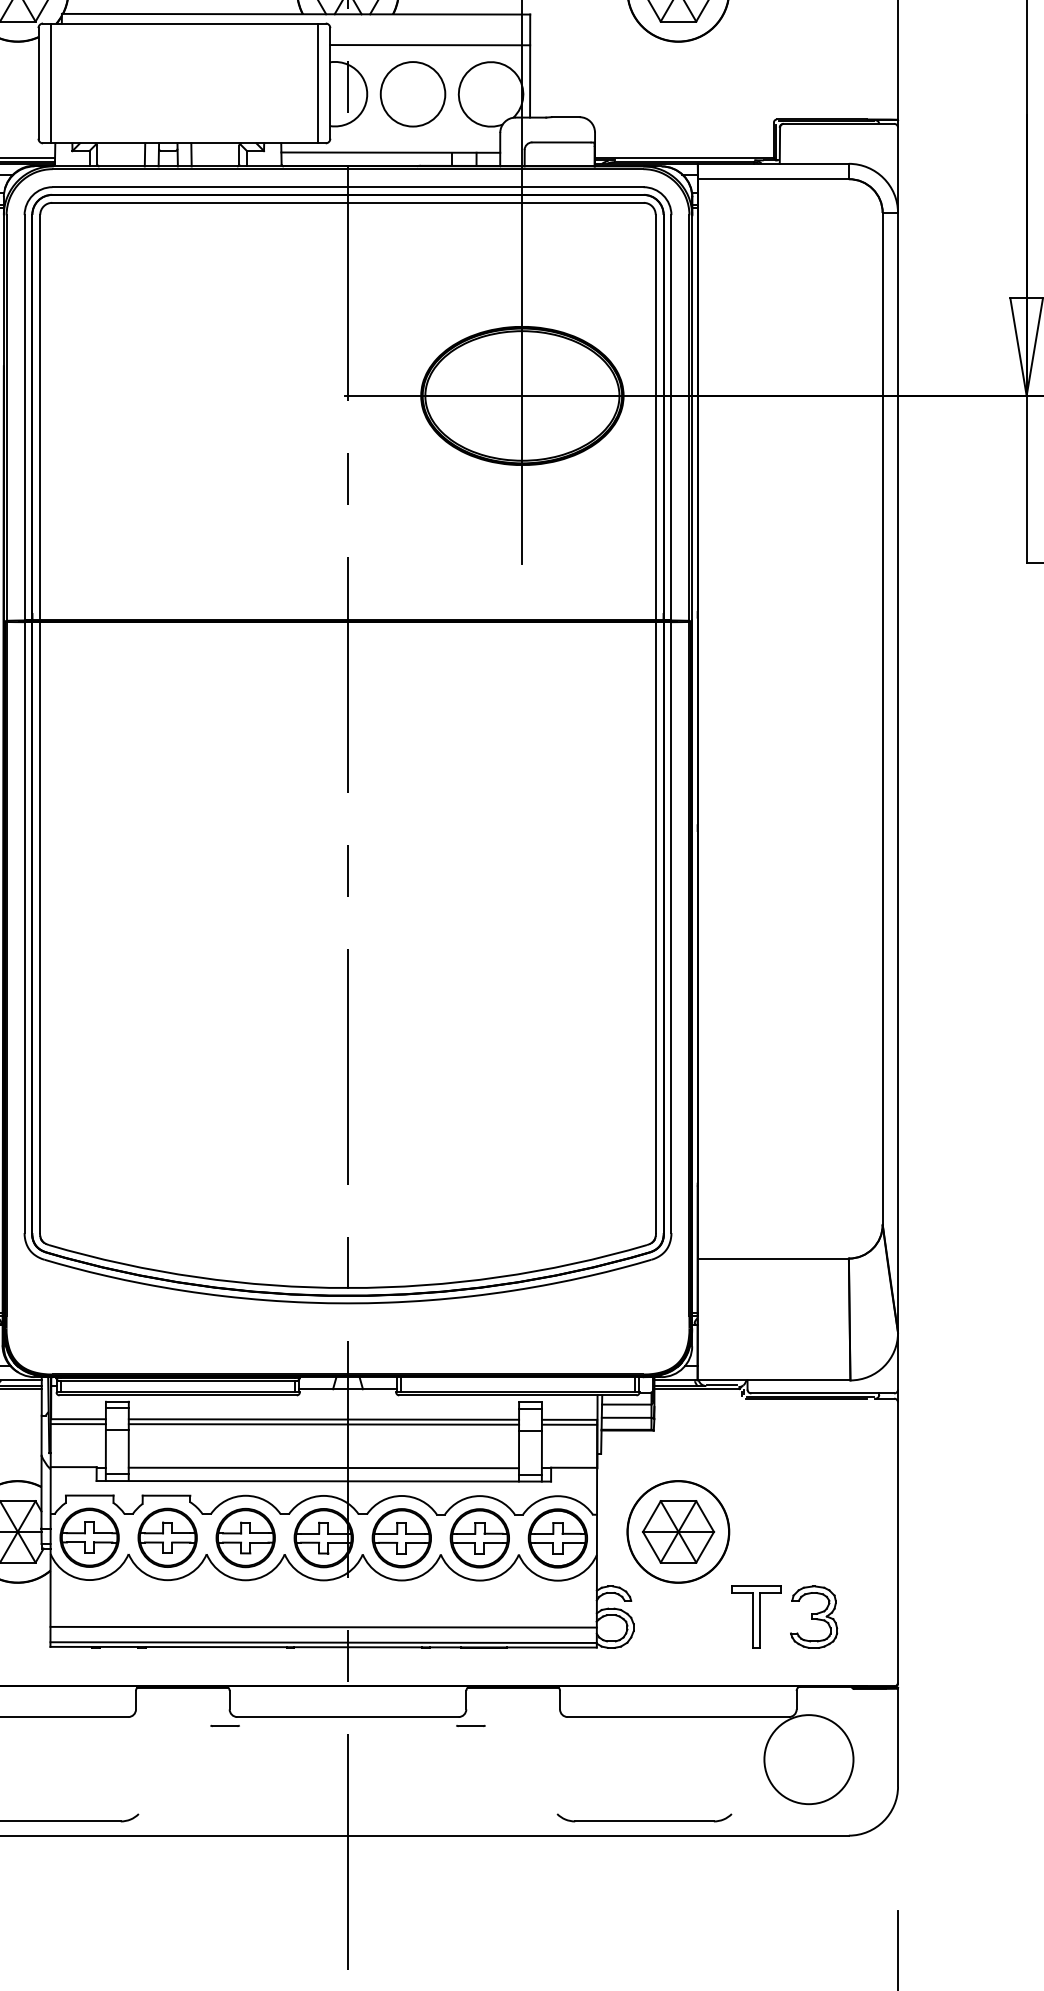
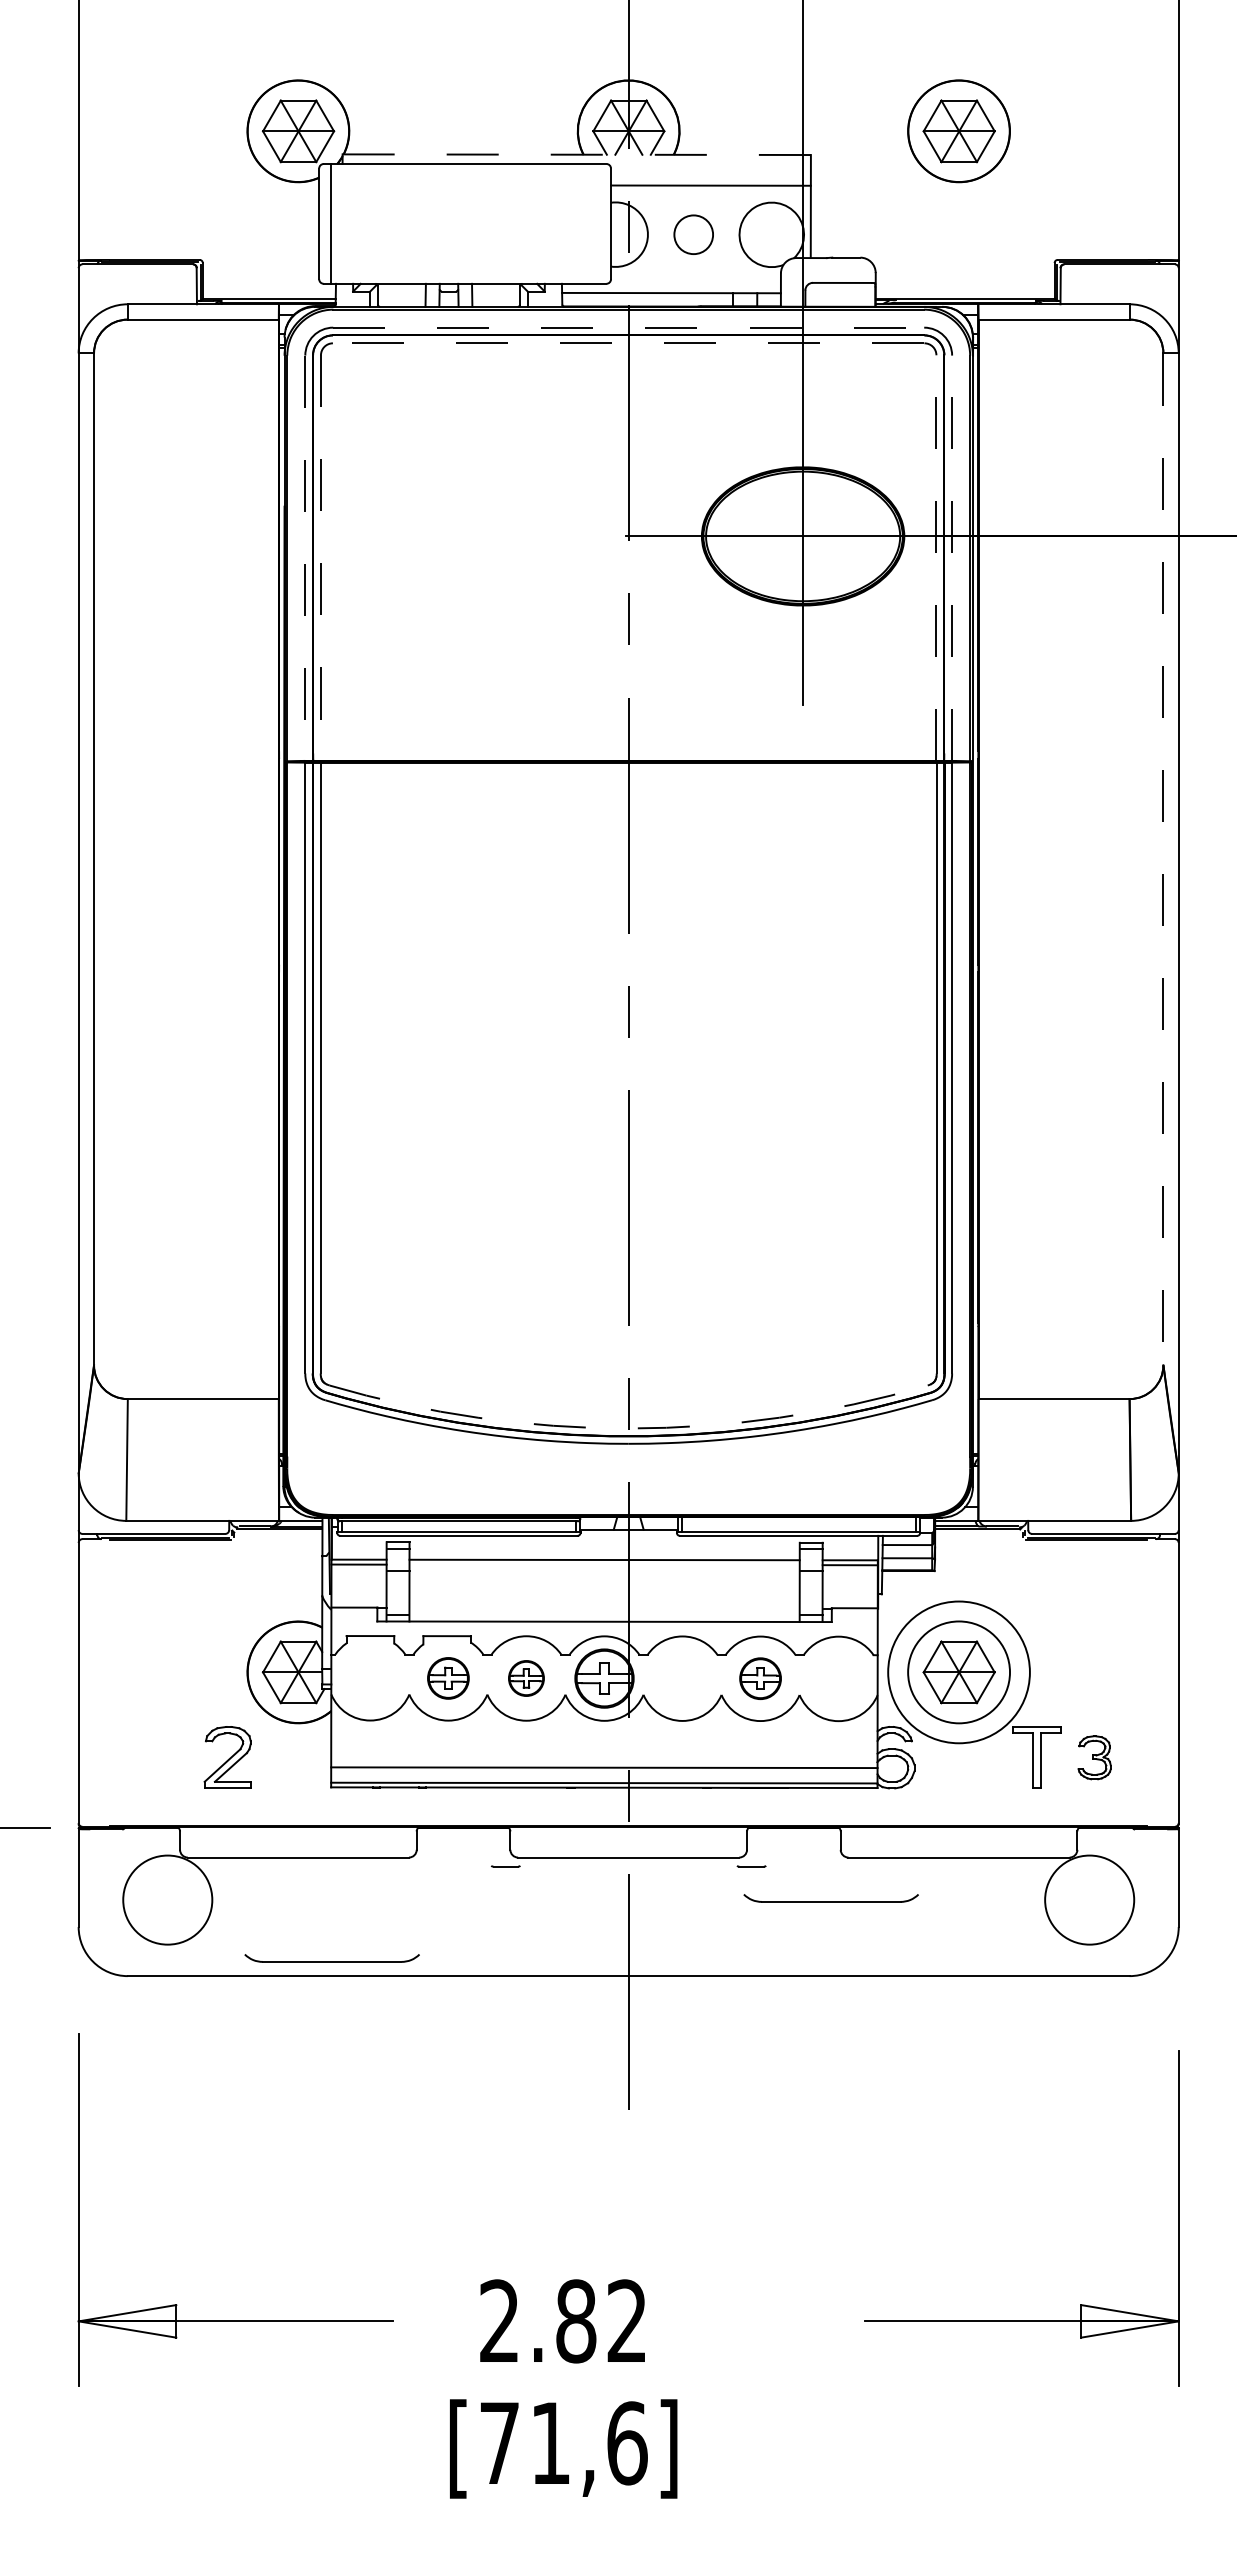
line: (295, 14) -> (576, 154), solid -> dashed
line: (317, 83) -> (598, 223), removed
circle: (412, 94) -> (693, 234), size x0.6
line: (348, 187) -> (629, 327), solid -> dashed
line: (347, 203) -> (628, 343), solid -> dashed
line: (24, 418) -> (305, 558), solid -> dashed
line: (39, 418) -> (320, 558), solid -> dashed
line: (655, 418) -> (936, 558), solid -> dashed
line: (671, 418) -> (952, 558), solid -> dashed
line: (882, 719) -> (1163, 859), solid -> dashed
arc: (347, 1288) -> (628, 1428), solid -> dashed
line: (323, 1424) -> (604, 1564), removed
line: (323, 1468) -> (604, 1608), removed
circle: (677, 1532) -> (958, 1672), size x1.4
part: (89, 1538) -> (370, 1678), removed
part: (167, 1538) -> (448, 1678), size x0.7
part: (245, 1538) -> (526, 1678), size x0.6
part: (401, 1538) -> (682, 1678), removed
part: (479, 1538) -> (760, 1678), size x0.7
part: (557, 1538) -> (838, 1678), removed
part: (813, 1617) -> (1094, 1757), size x0.7
part: (643, 1818) -> (830, 1898), moved

